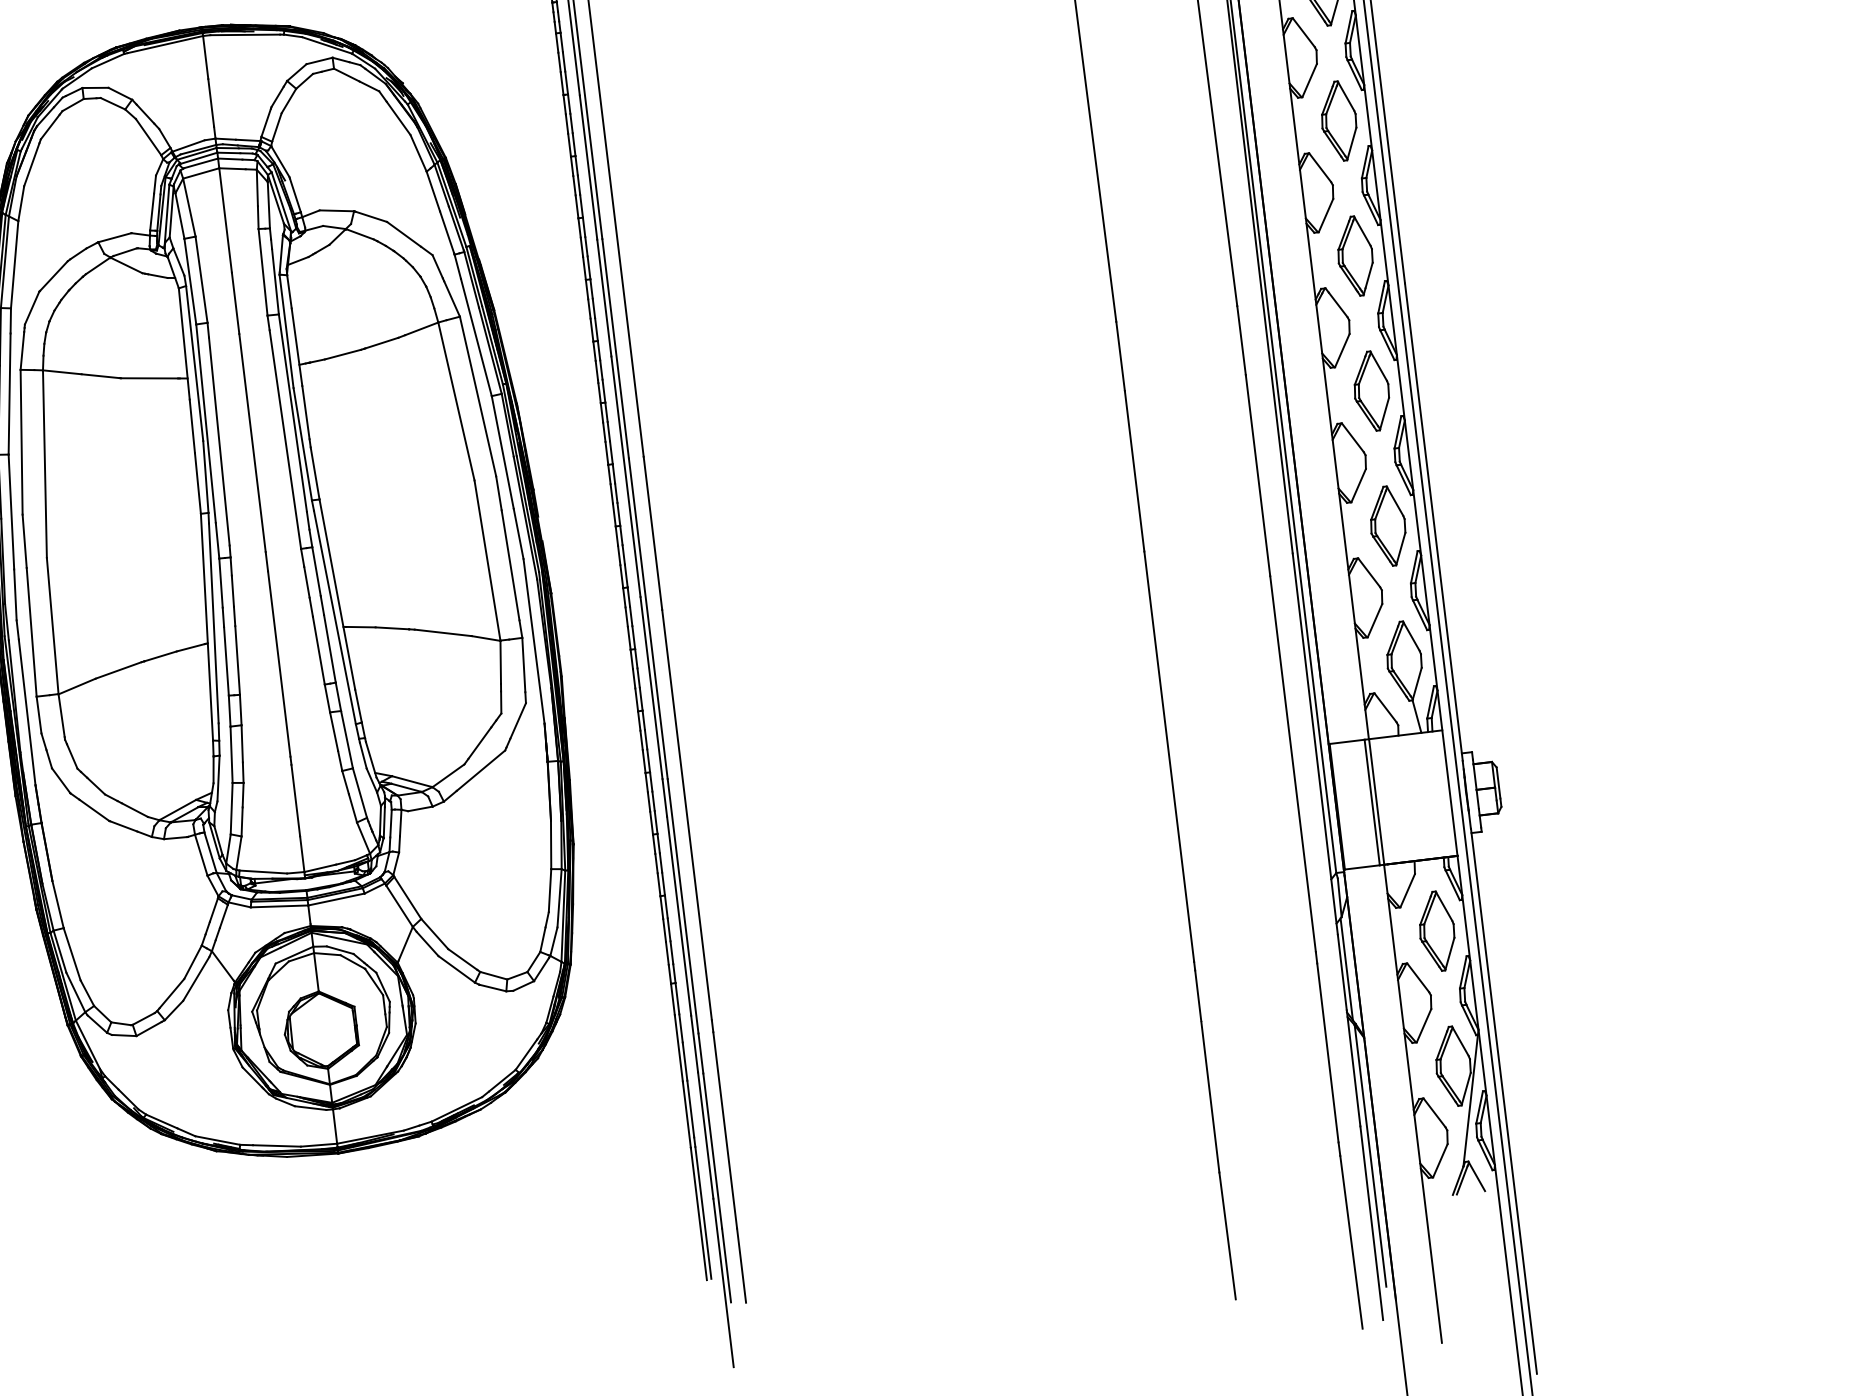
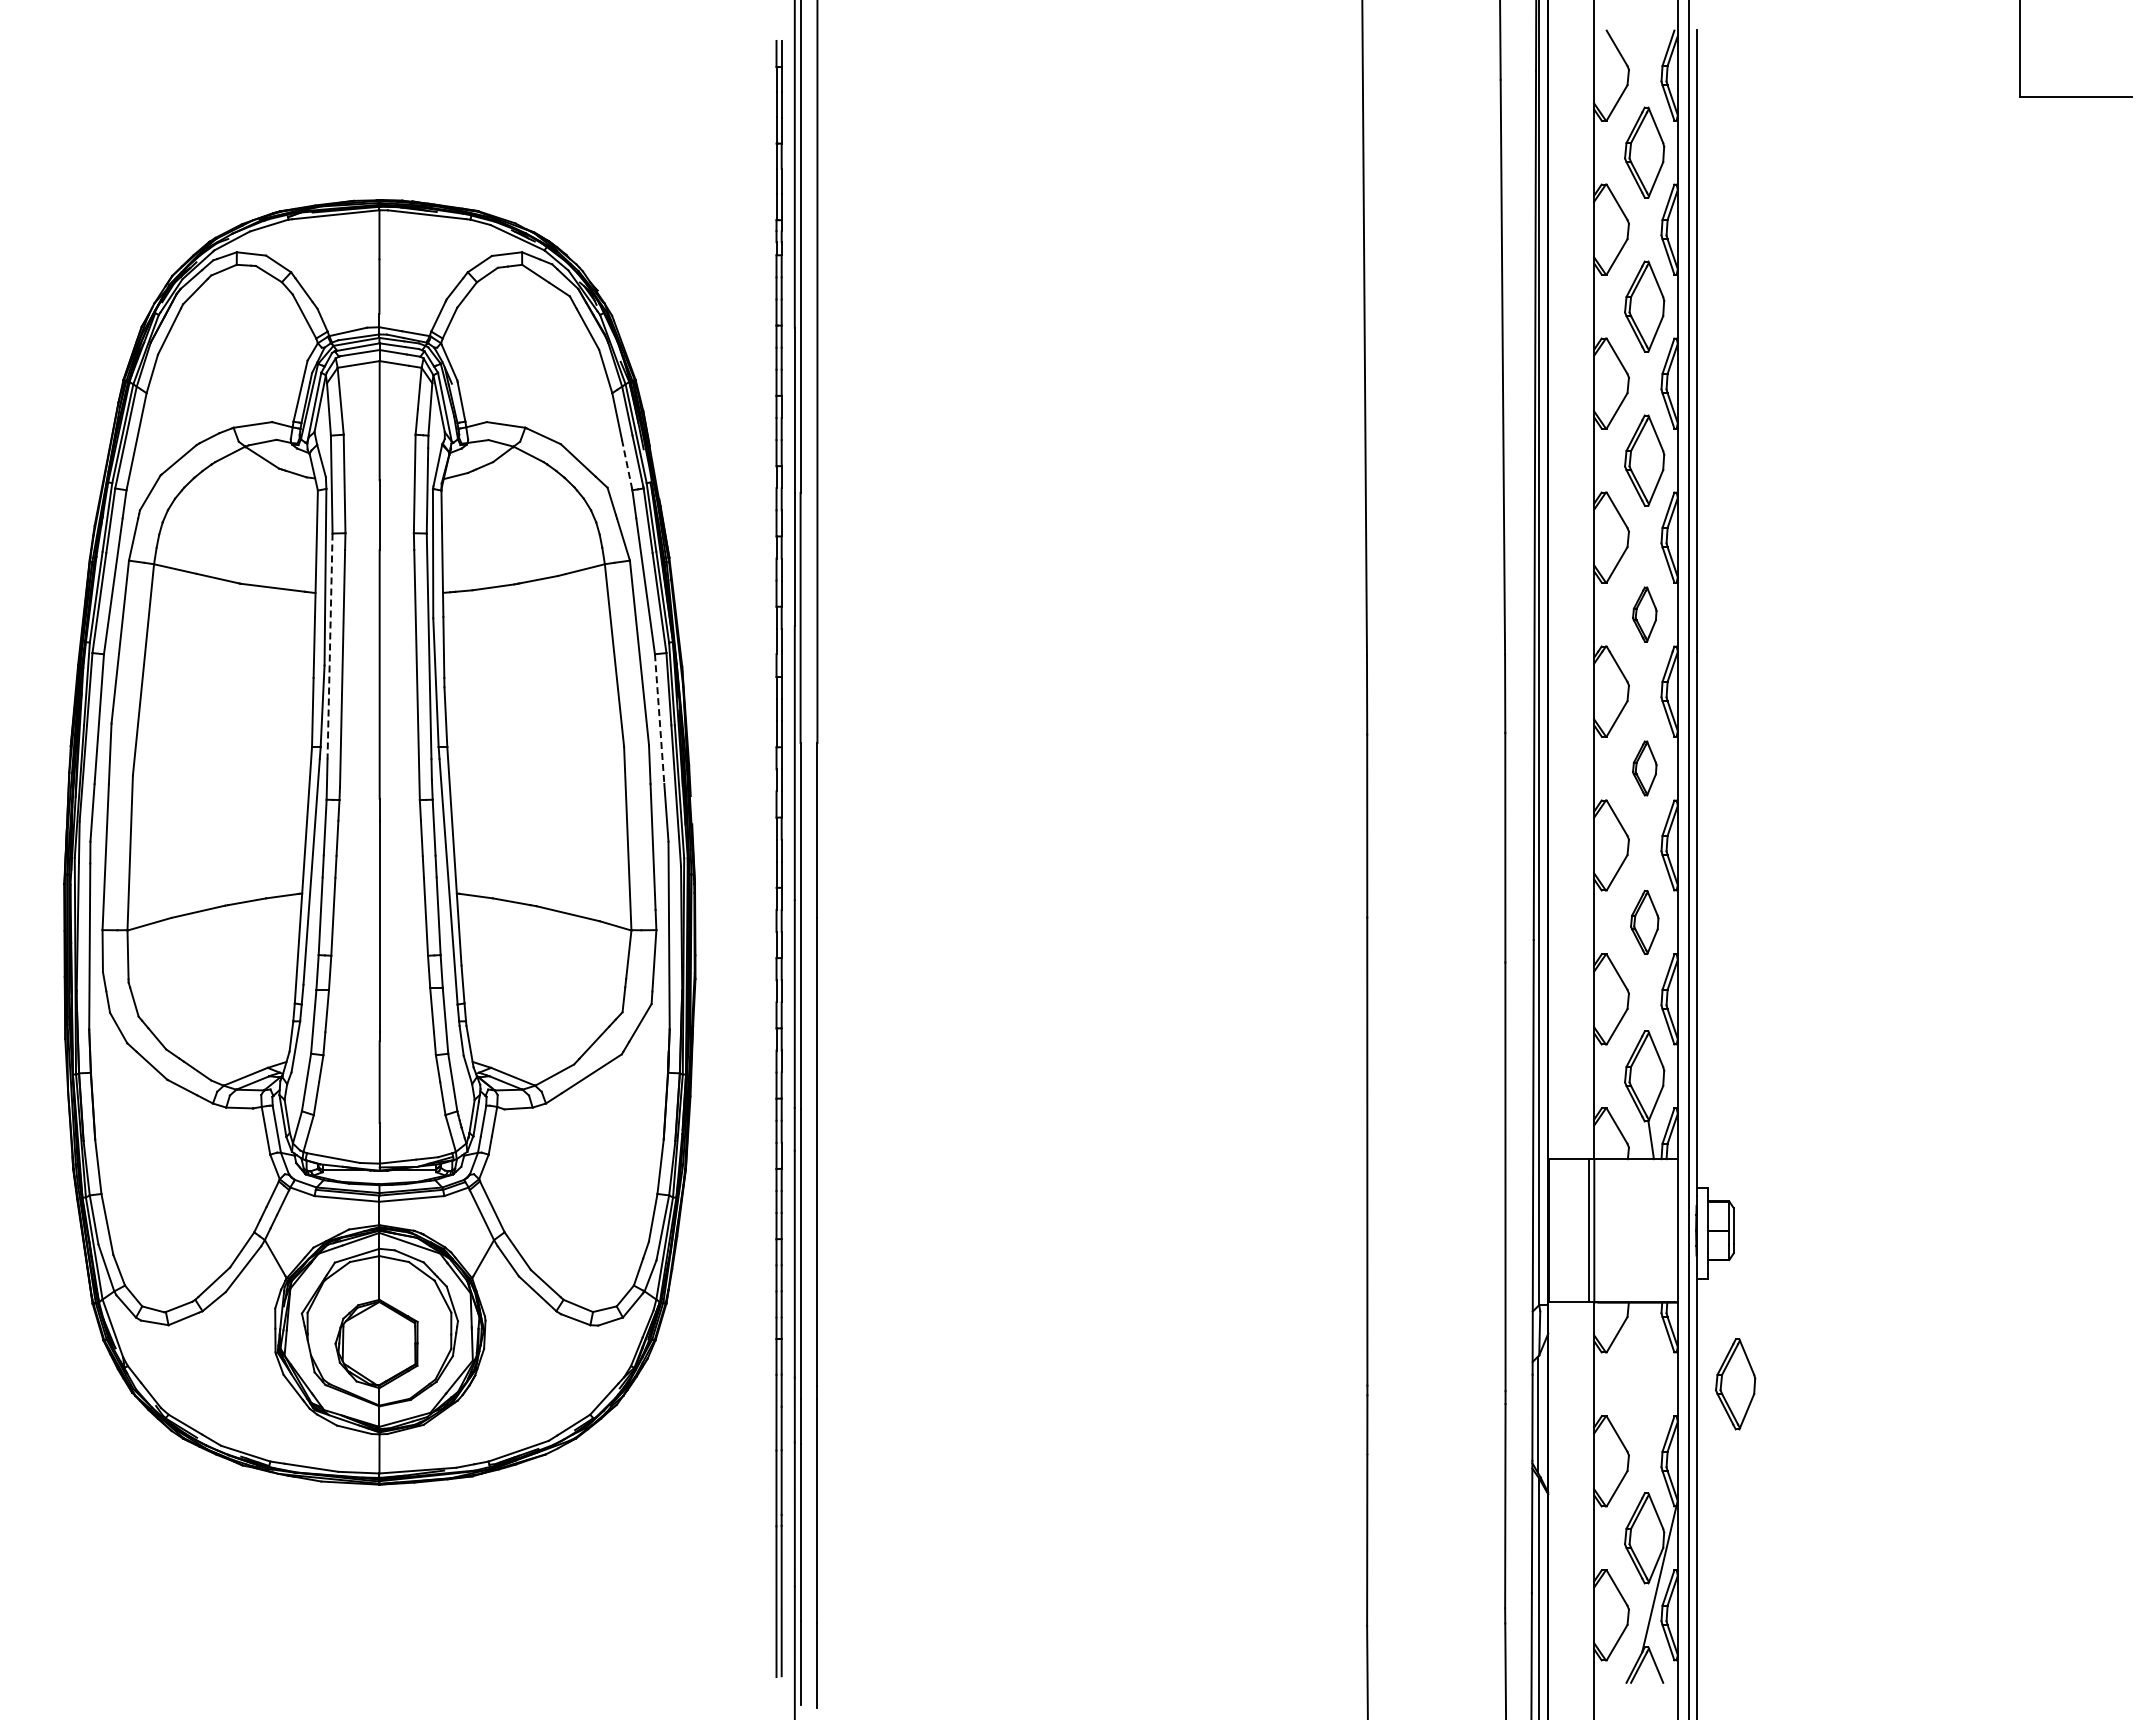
line: (447, 232) -> (627, 464), solid -> dashed
part: (1355, 256) -> (1644, 614), size x0.6
part: (1371, 391) -> (1644, 768), size x0.6
line: (206, 423) -> (330, 646), solid -> dashed
line: (502, 452) -> (659, 719), solid -> dashed
part: (1387, 526) -> (1644, 922), size x0.7
part: (1437, 931) -> (1735, 1384), moved

